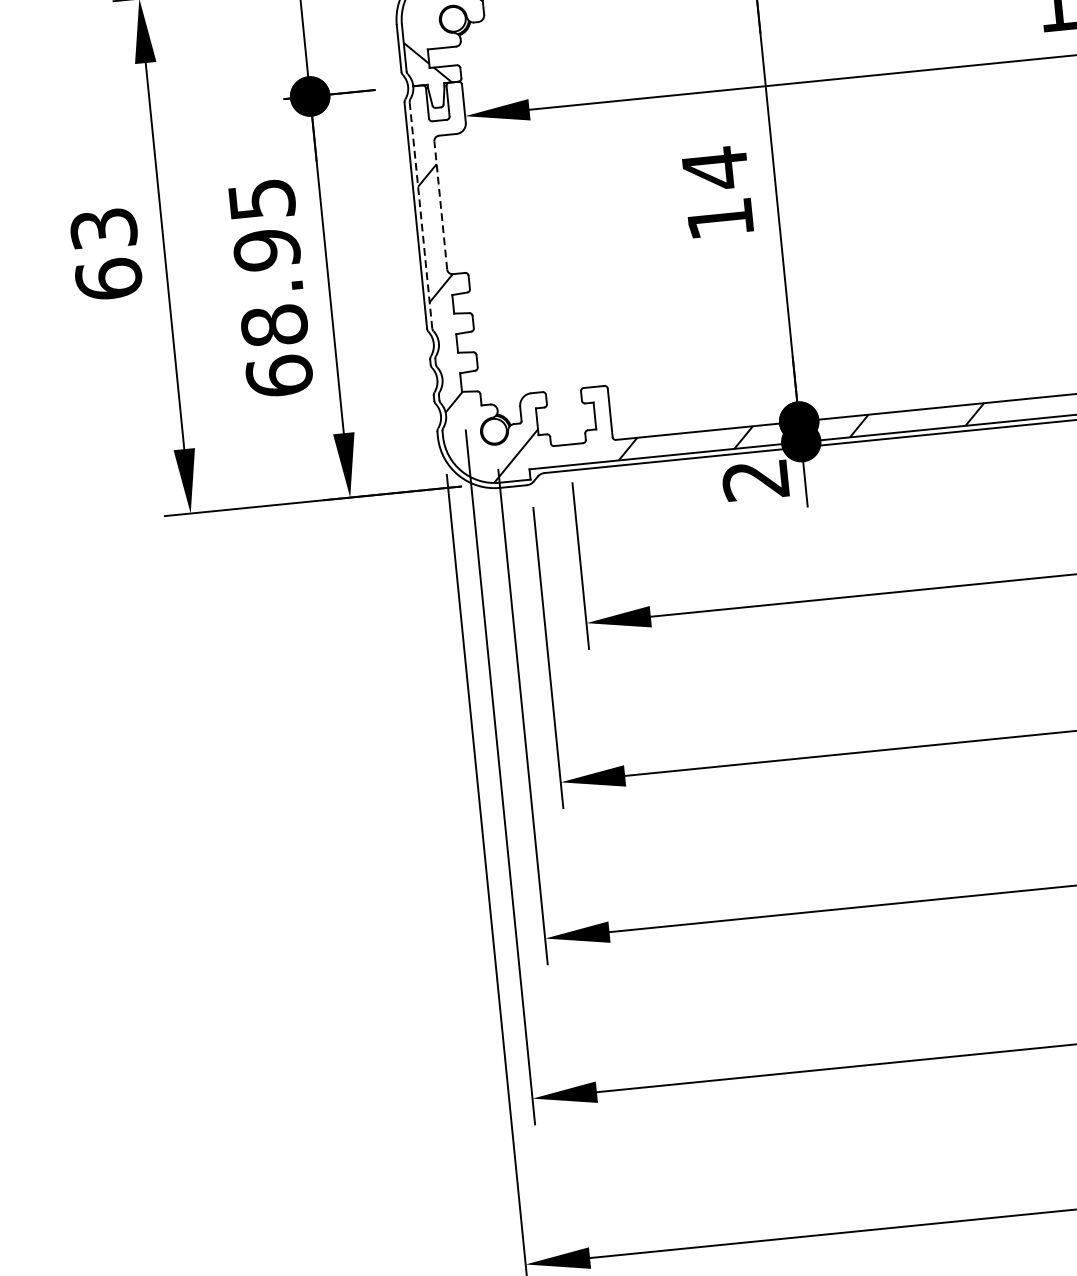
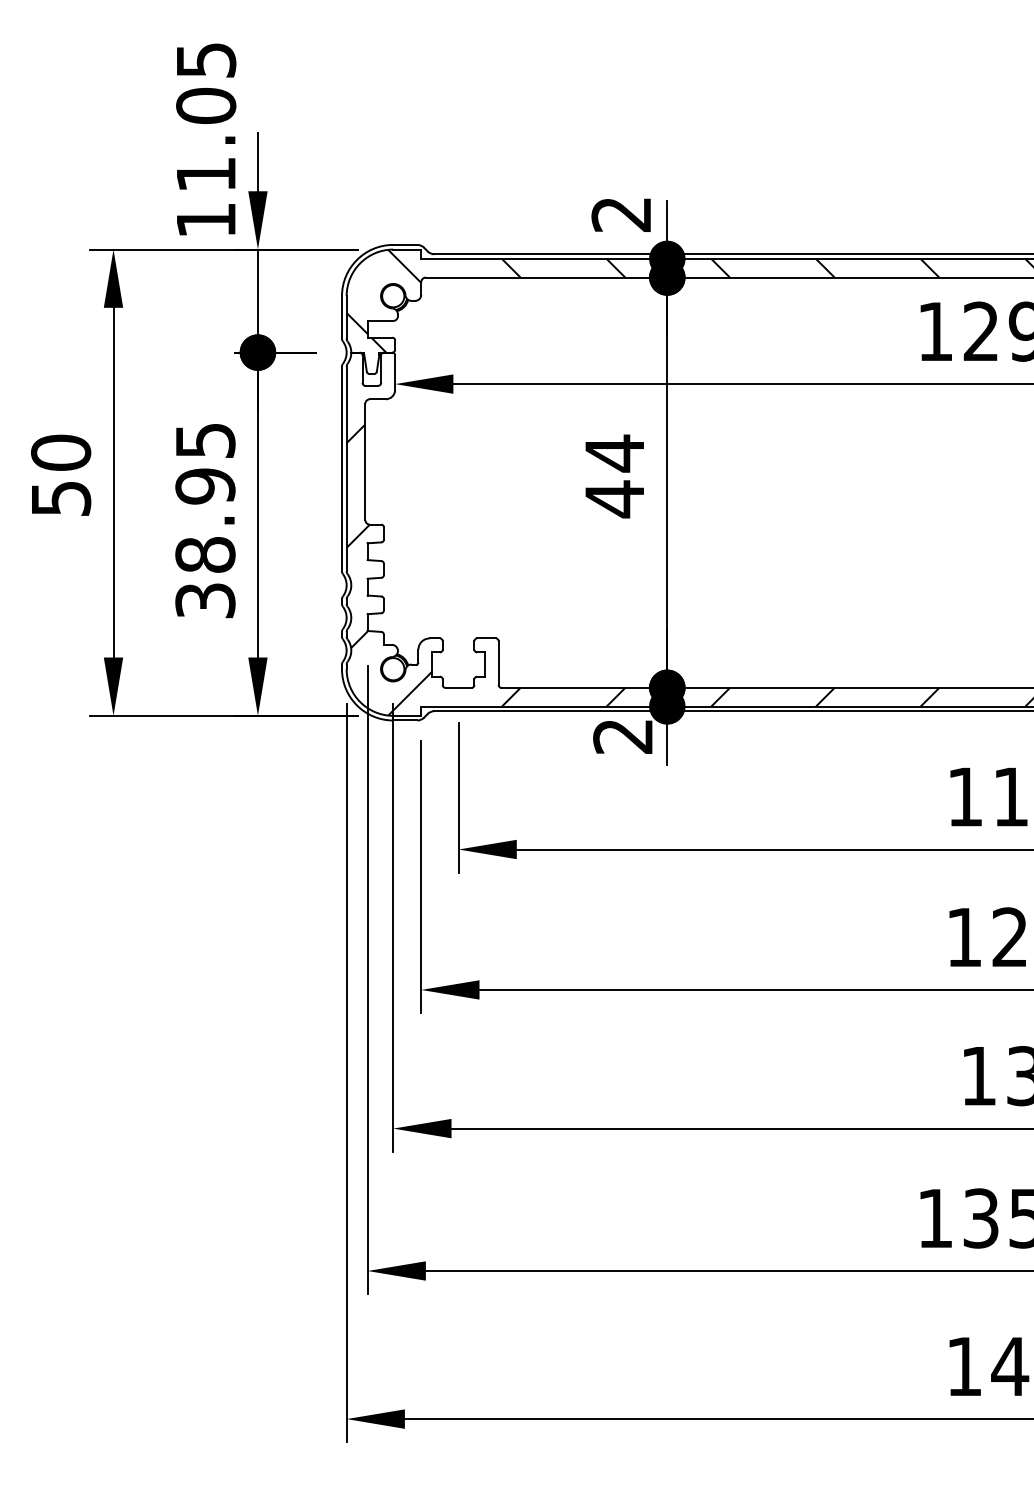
line: (440, 204) -> (365, 461), dashed -> solid
line: (420, 215) -> (346, 469), dashed -> solid
text: (720, 219) -> (614, 499), 14 -> 44
text: (106, 253) -> (61, 475), 63 -> 50
text: (279, 376) -> (205, 600), 68.95 -> 38.95

